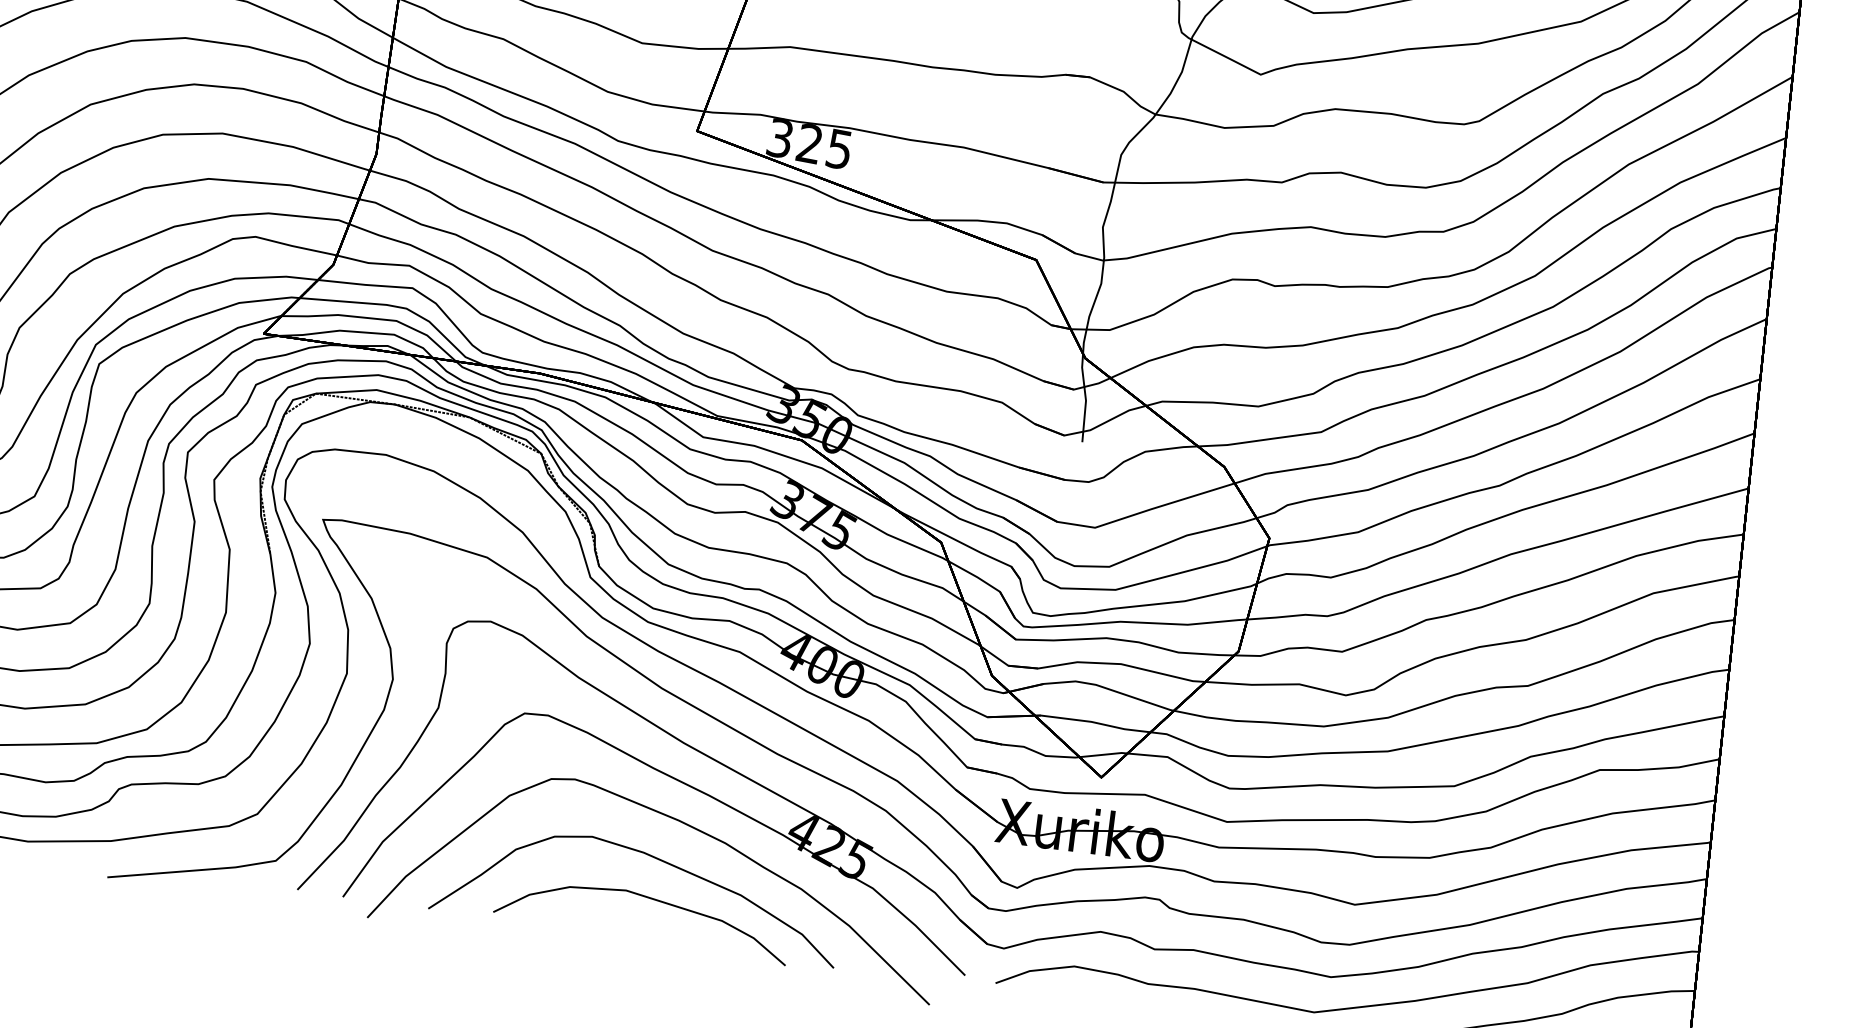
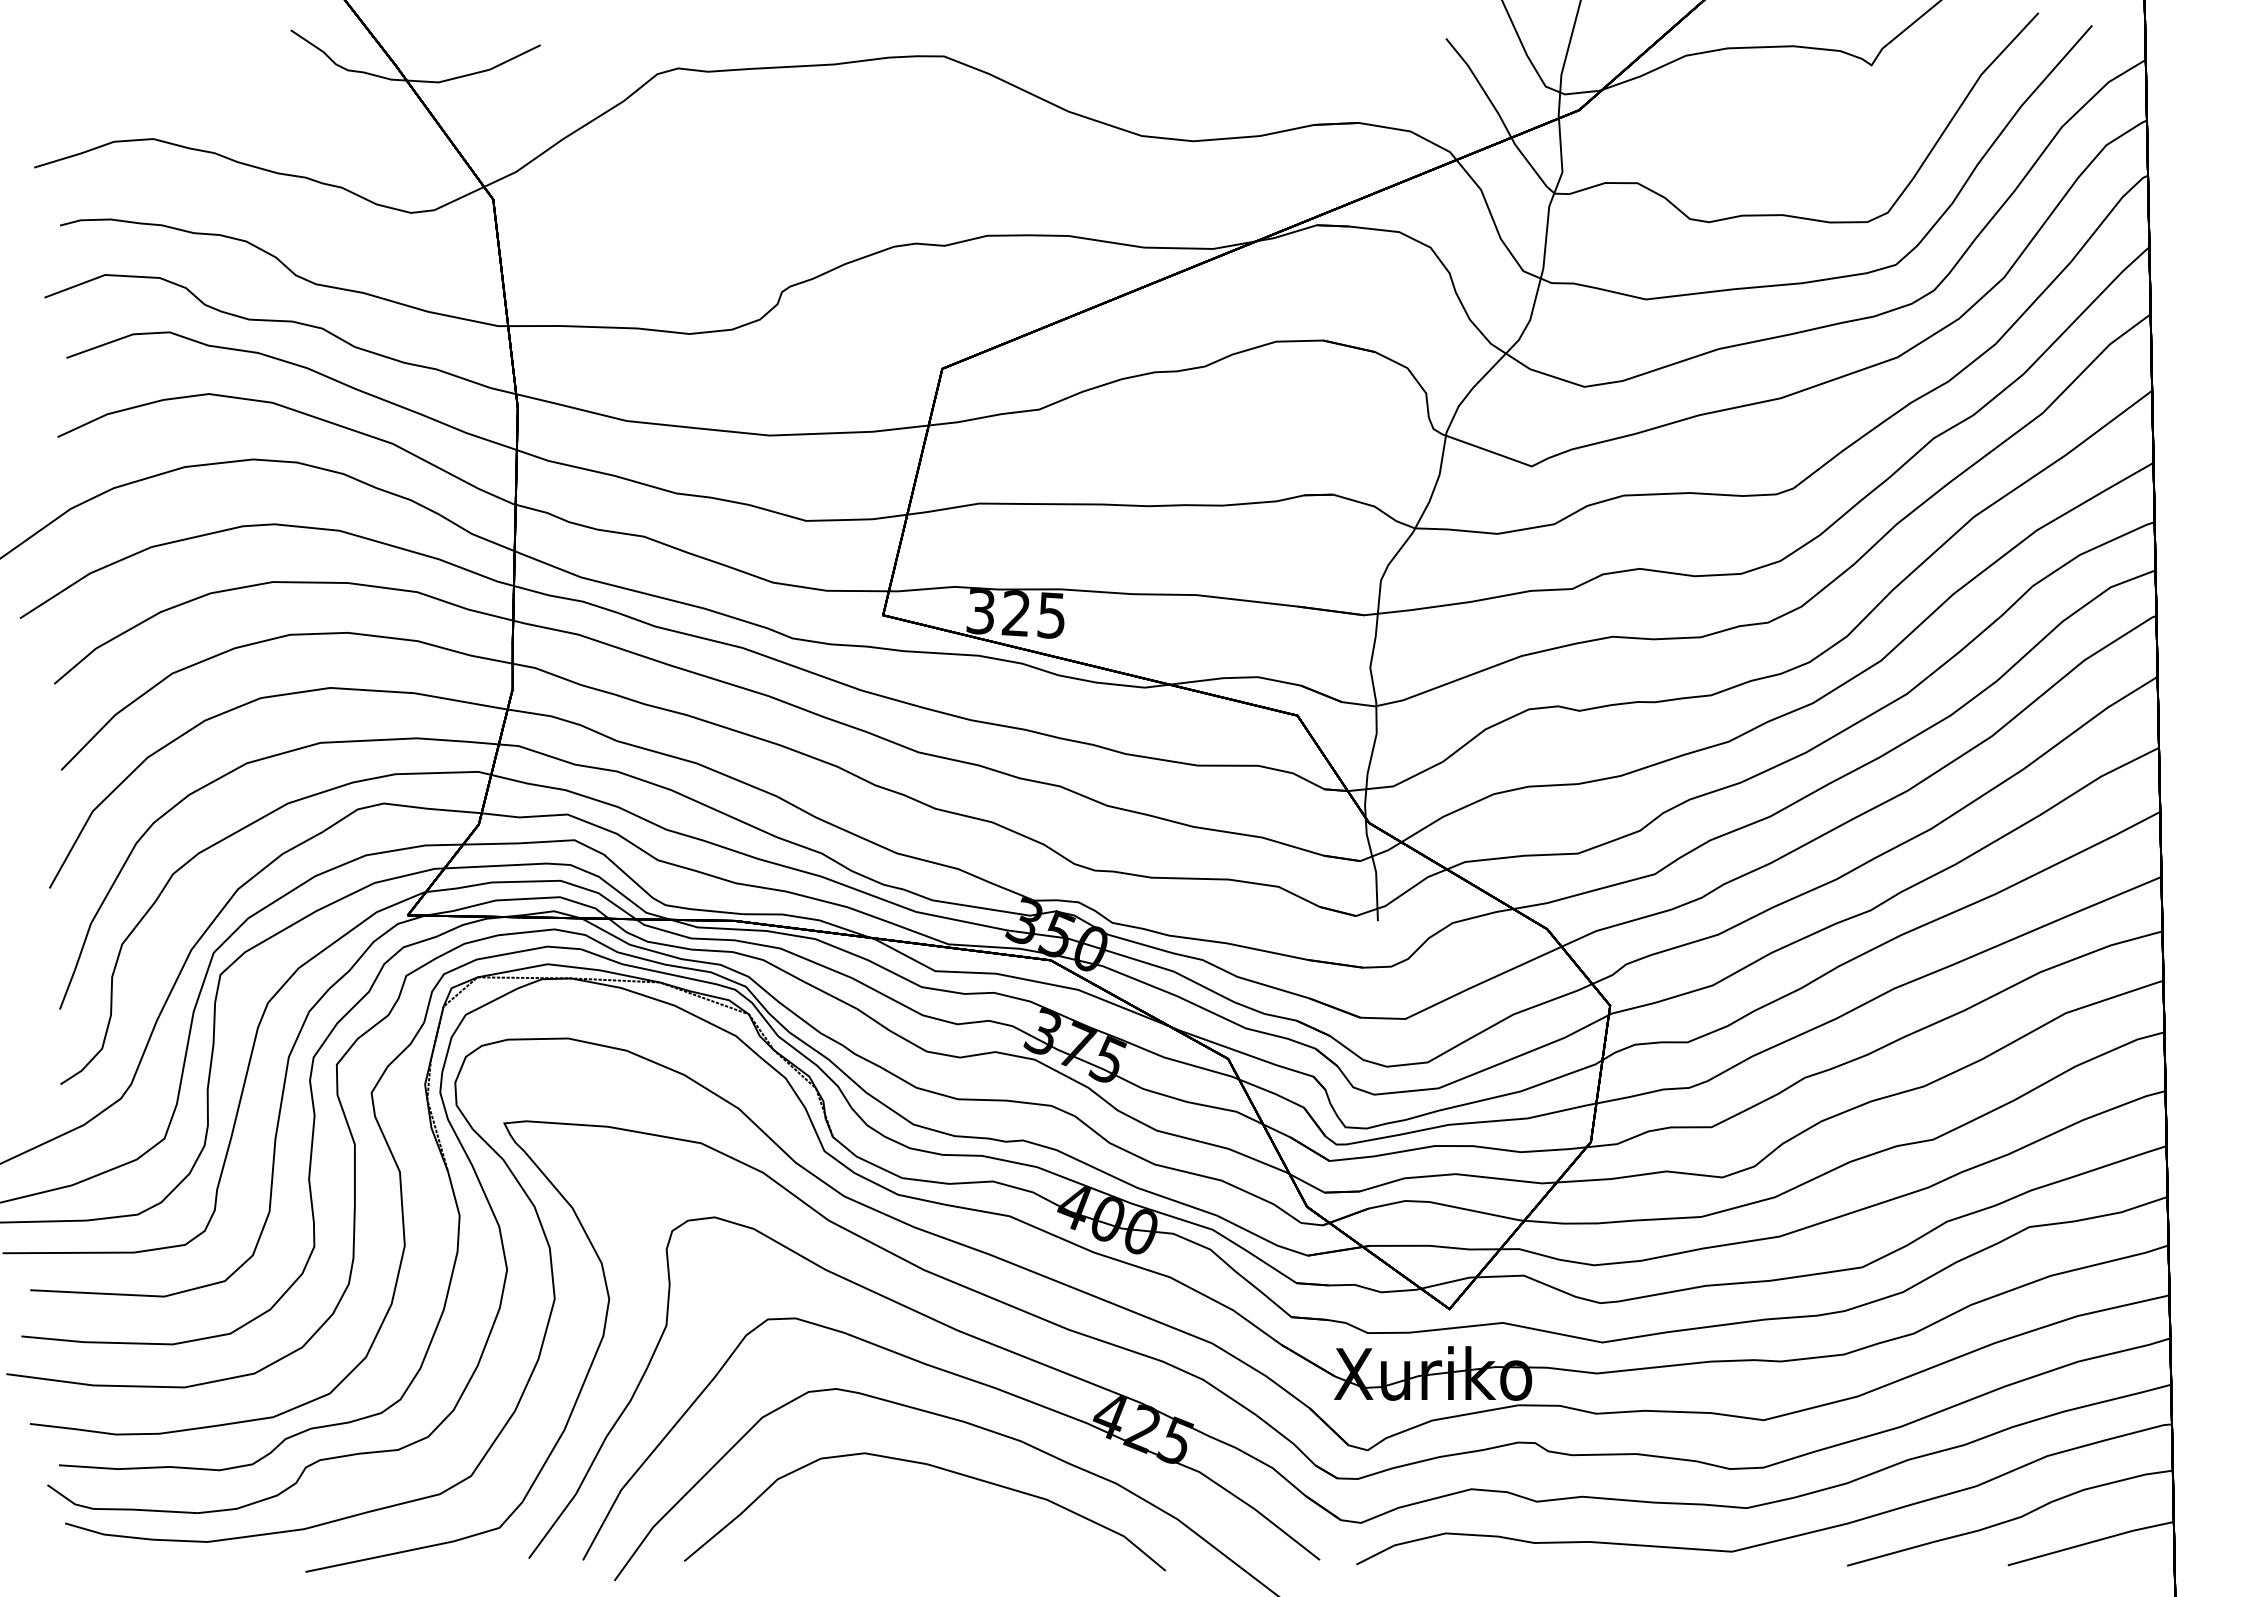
part: (650, 899) -> (941, 1517), removed

